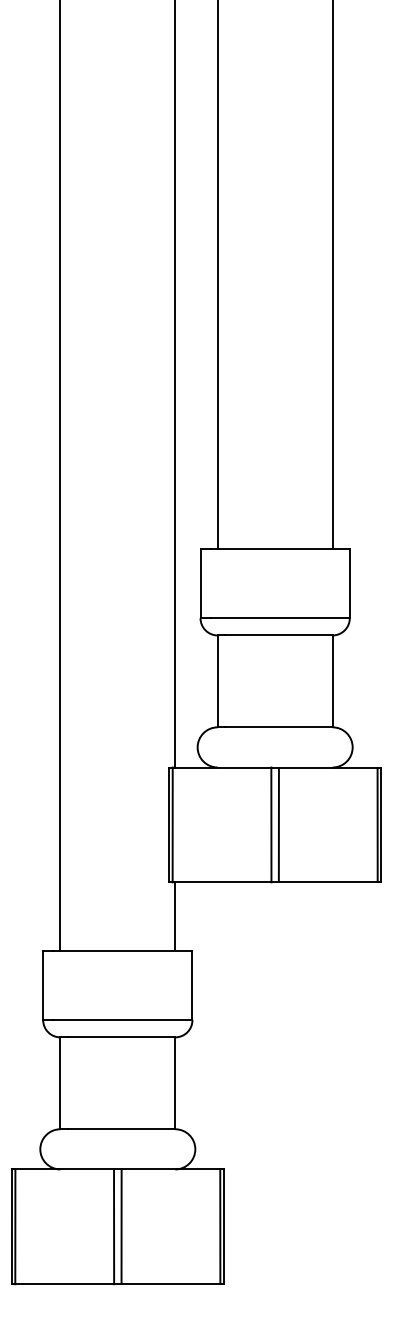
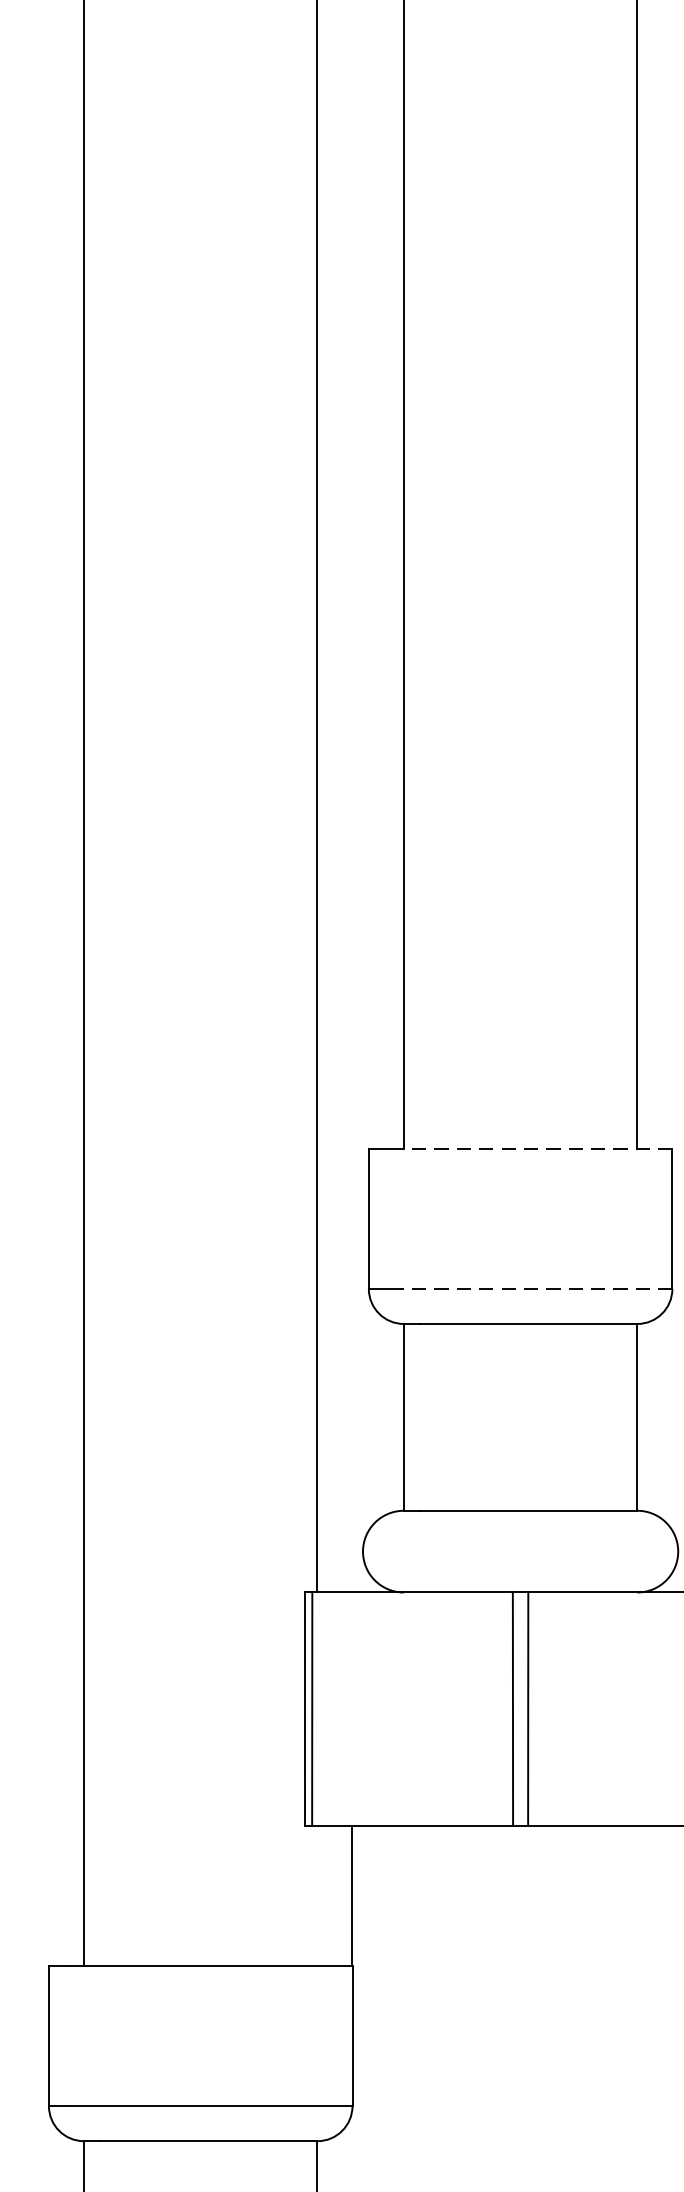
line: (280, 549) -> (531, 1149), solid -> dashed
line: (280, 618) -> (531, 1289), solid -> dashed
line: (175, 916) -> (352, 1895), moved

